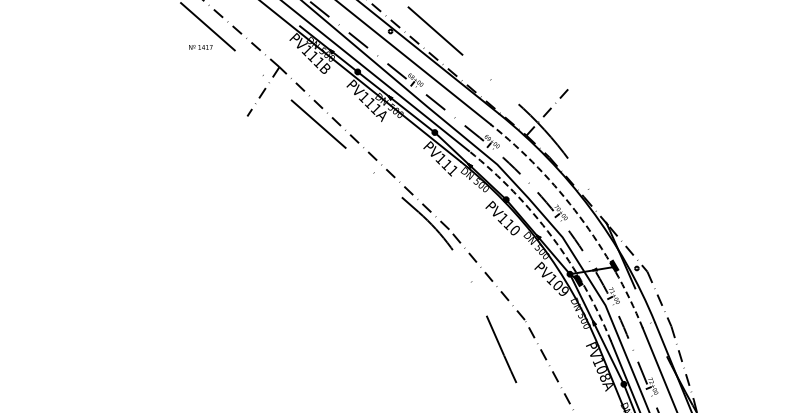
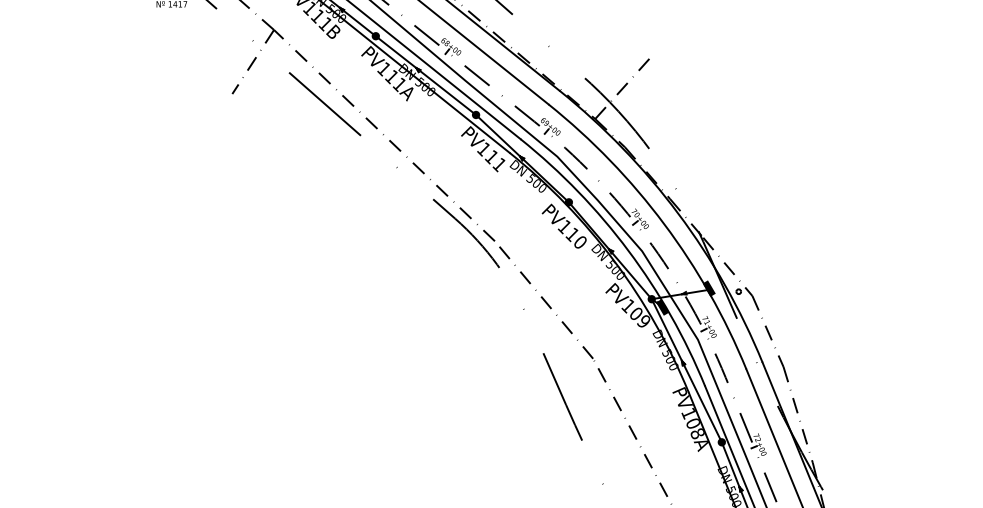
arc: (579, 216) -> (664, 224), dashed -> solid
arc: (552, 237) -> (629, 251), dashed -> solid

